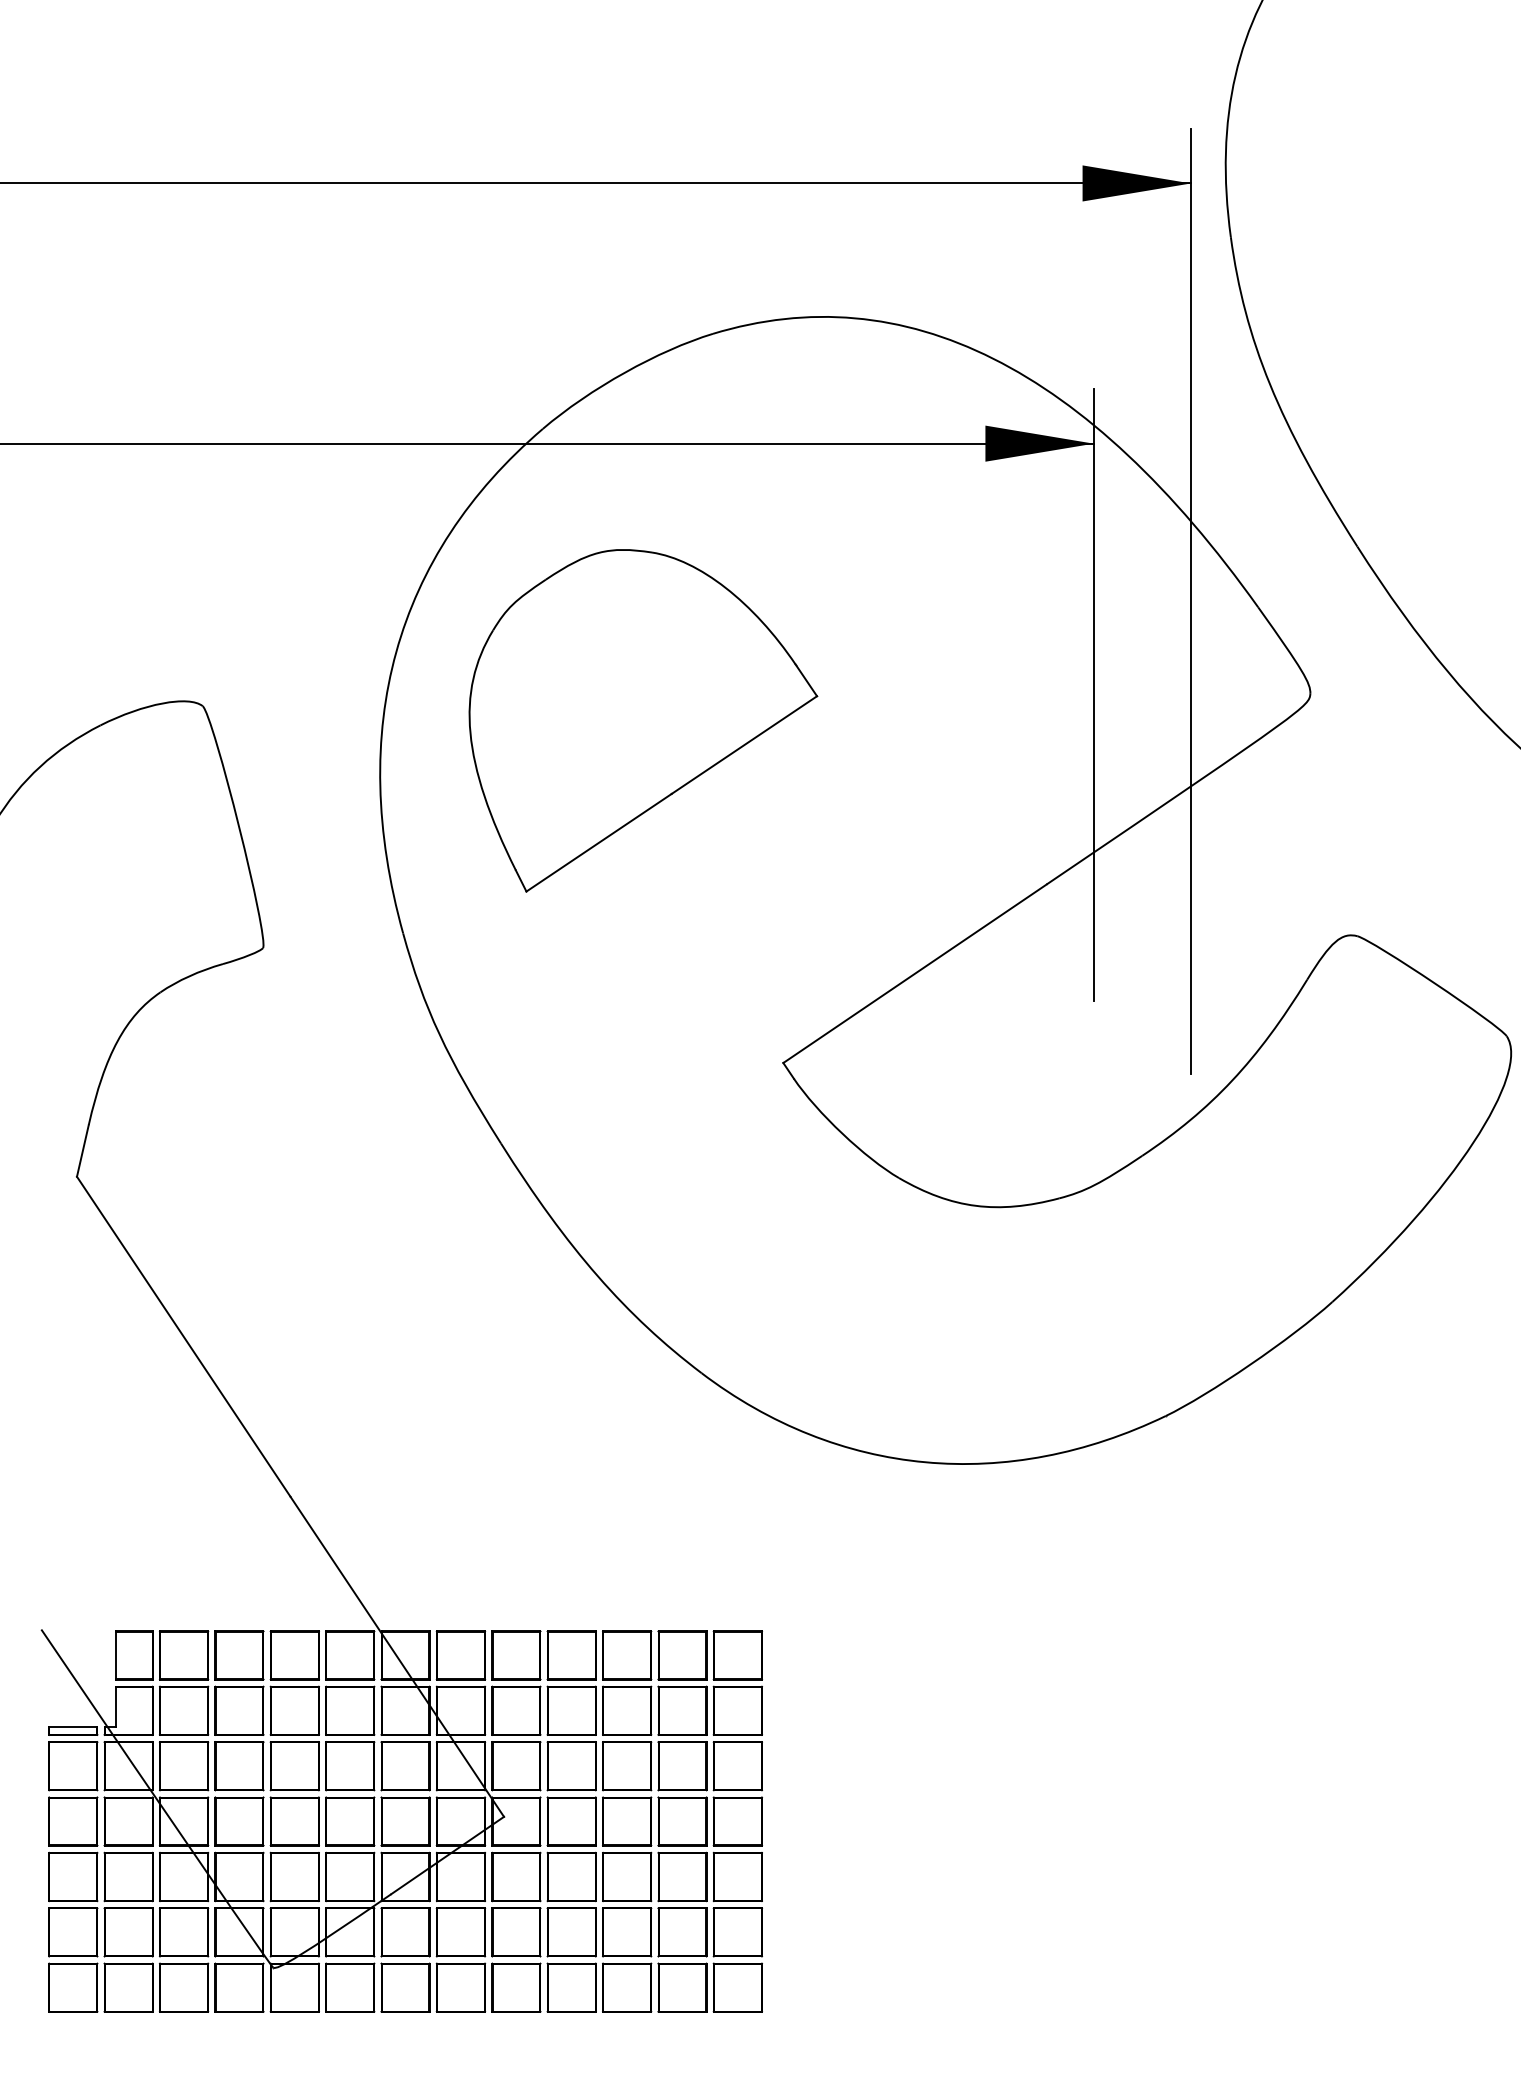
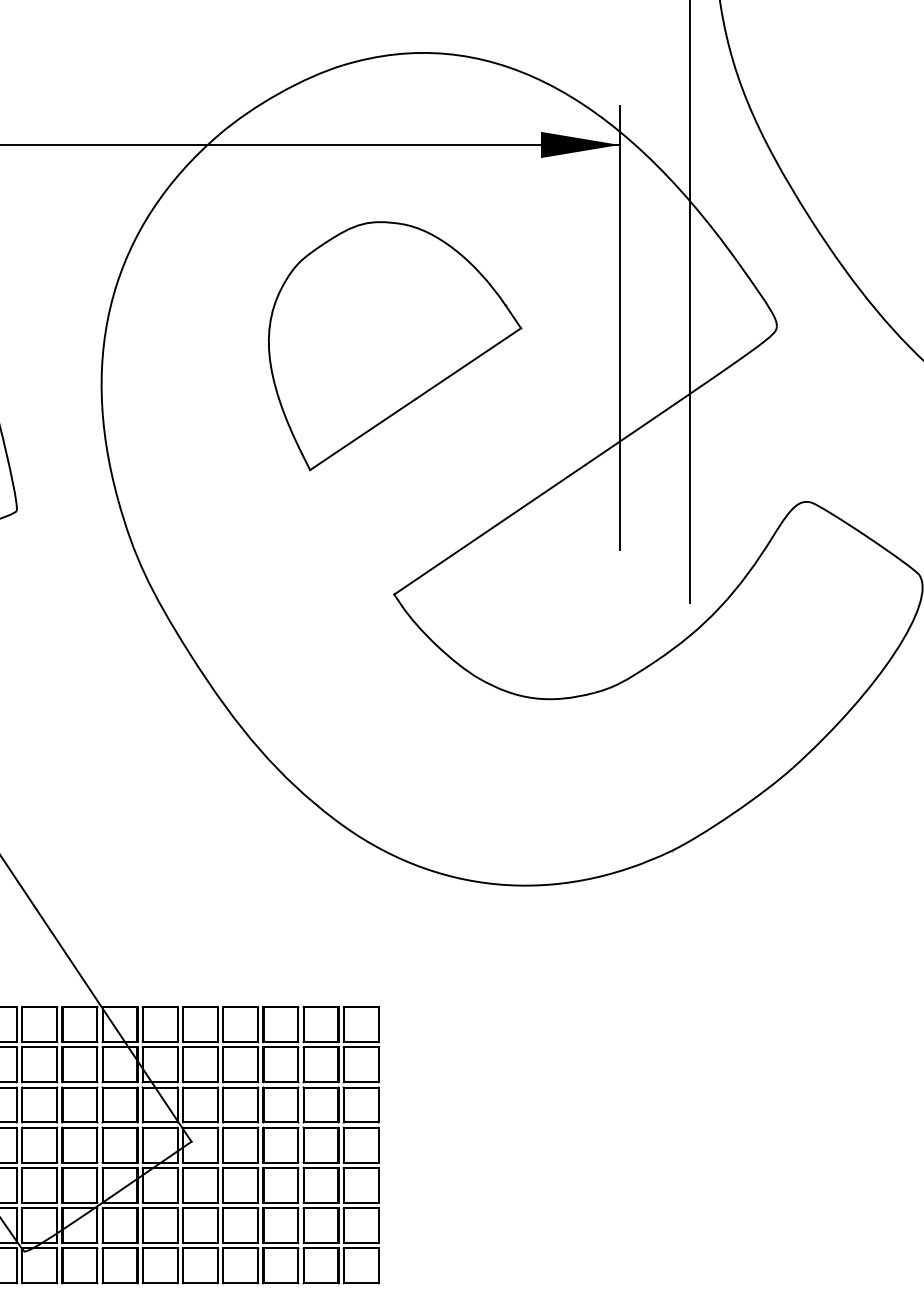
part: (643, 720) -> (395, 345), moved

